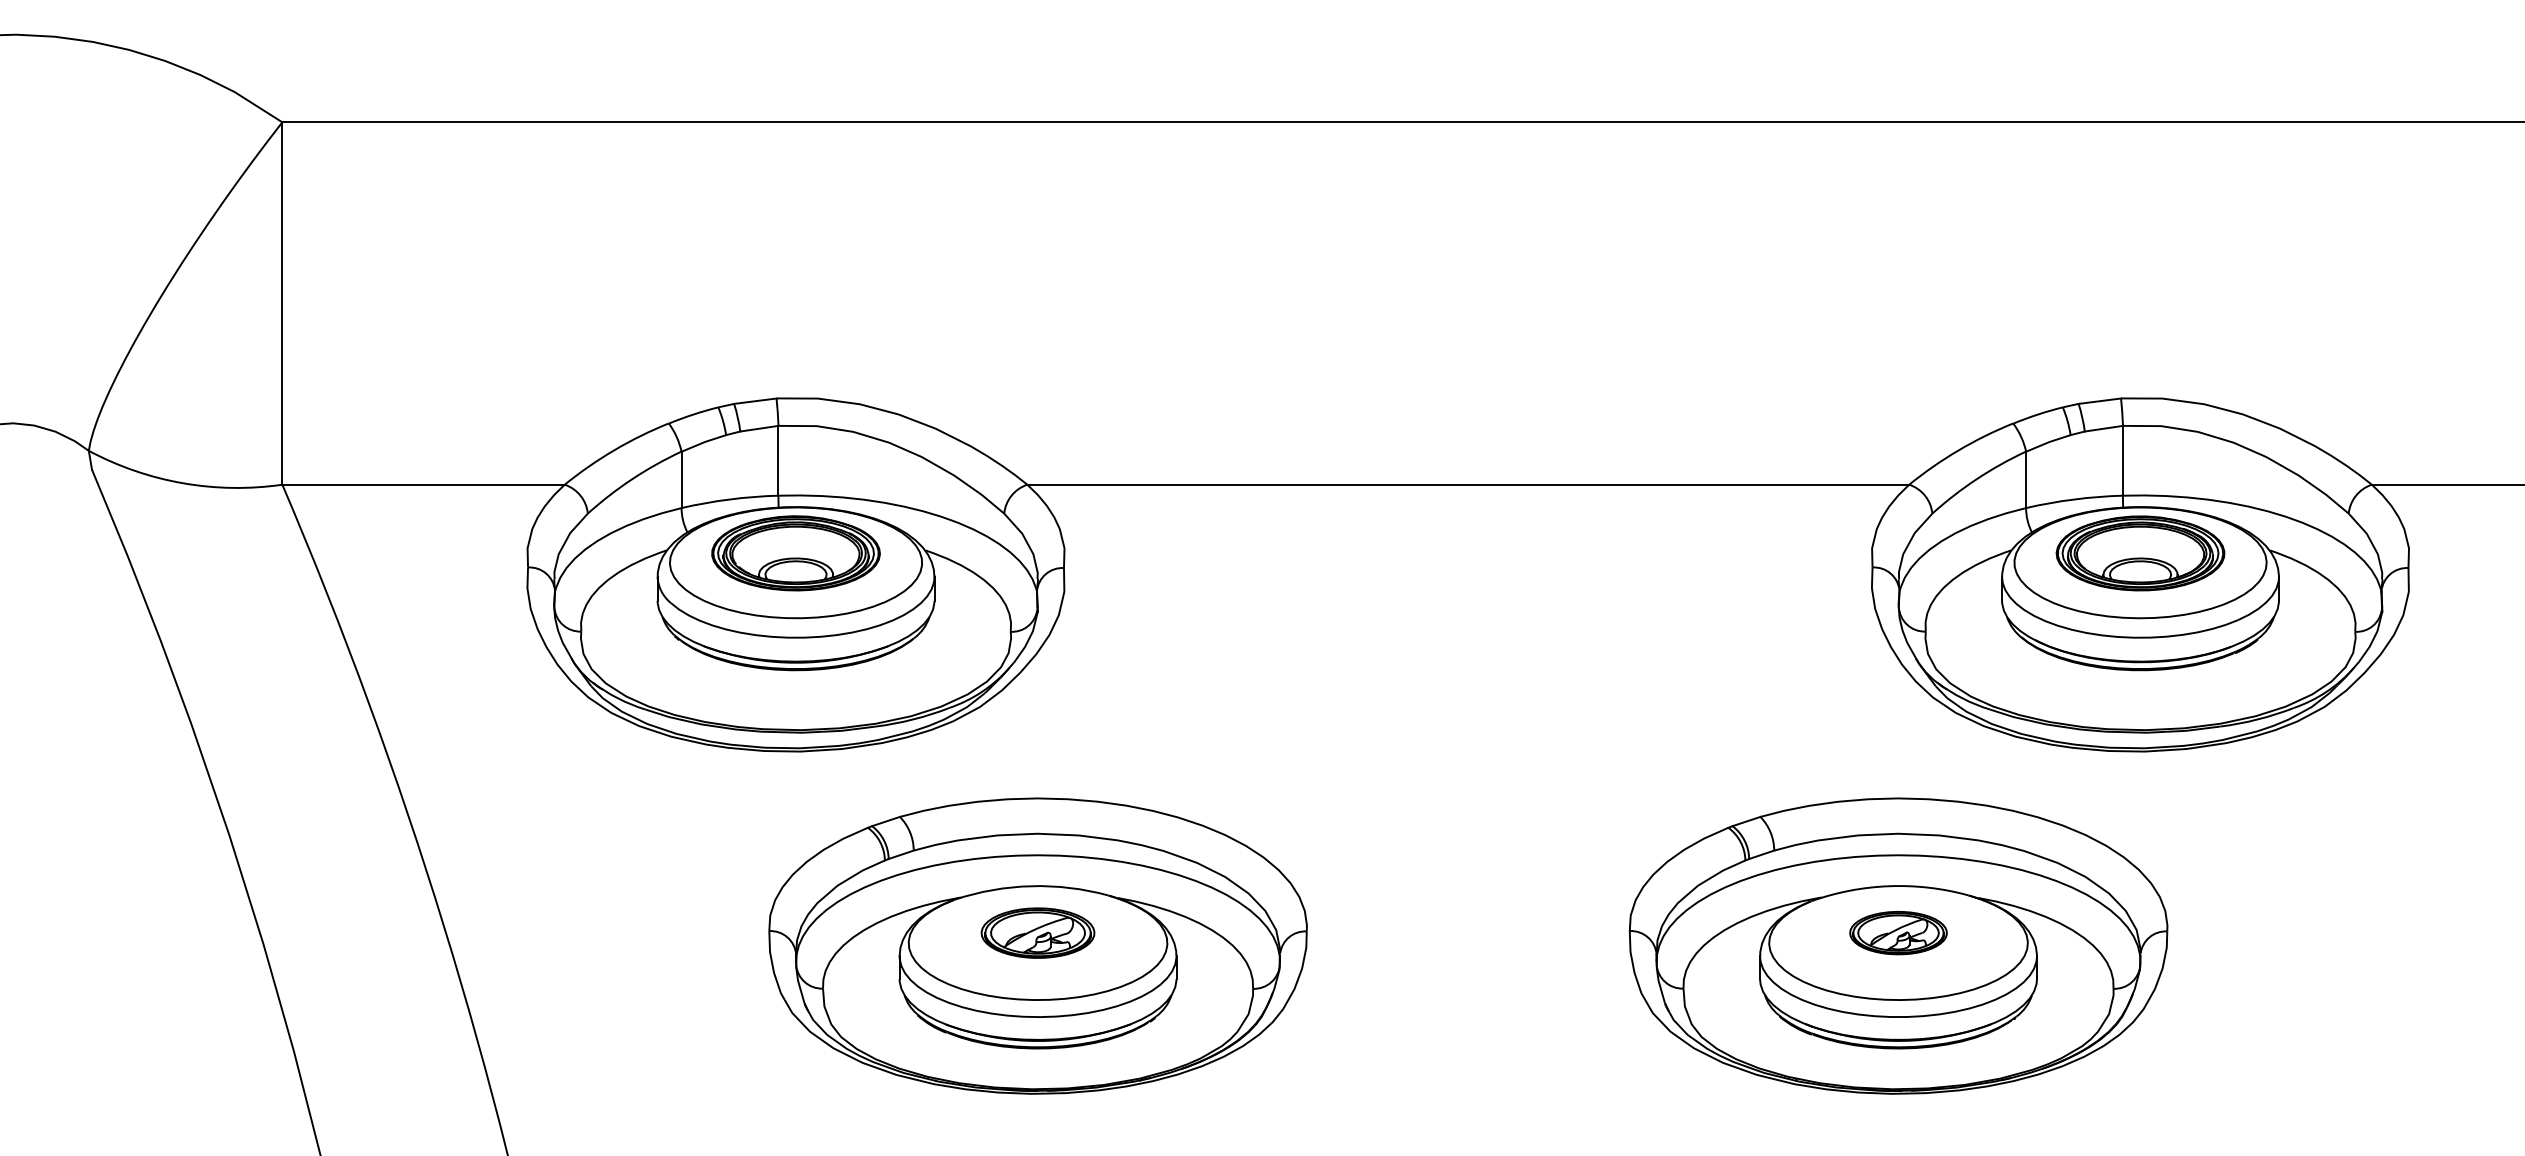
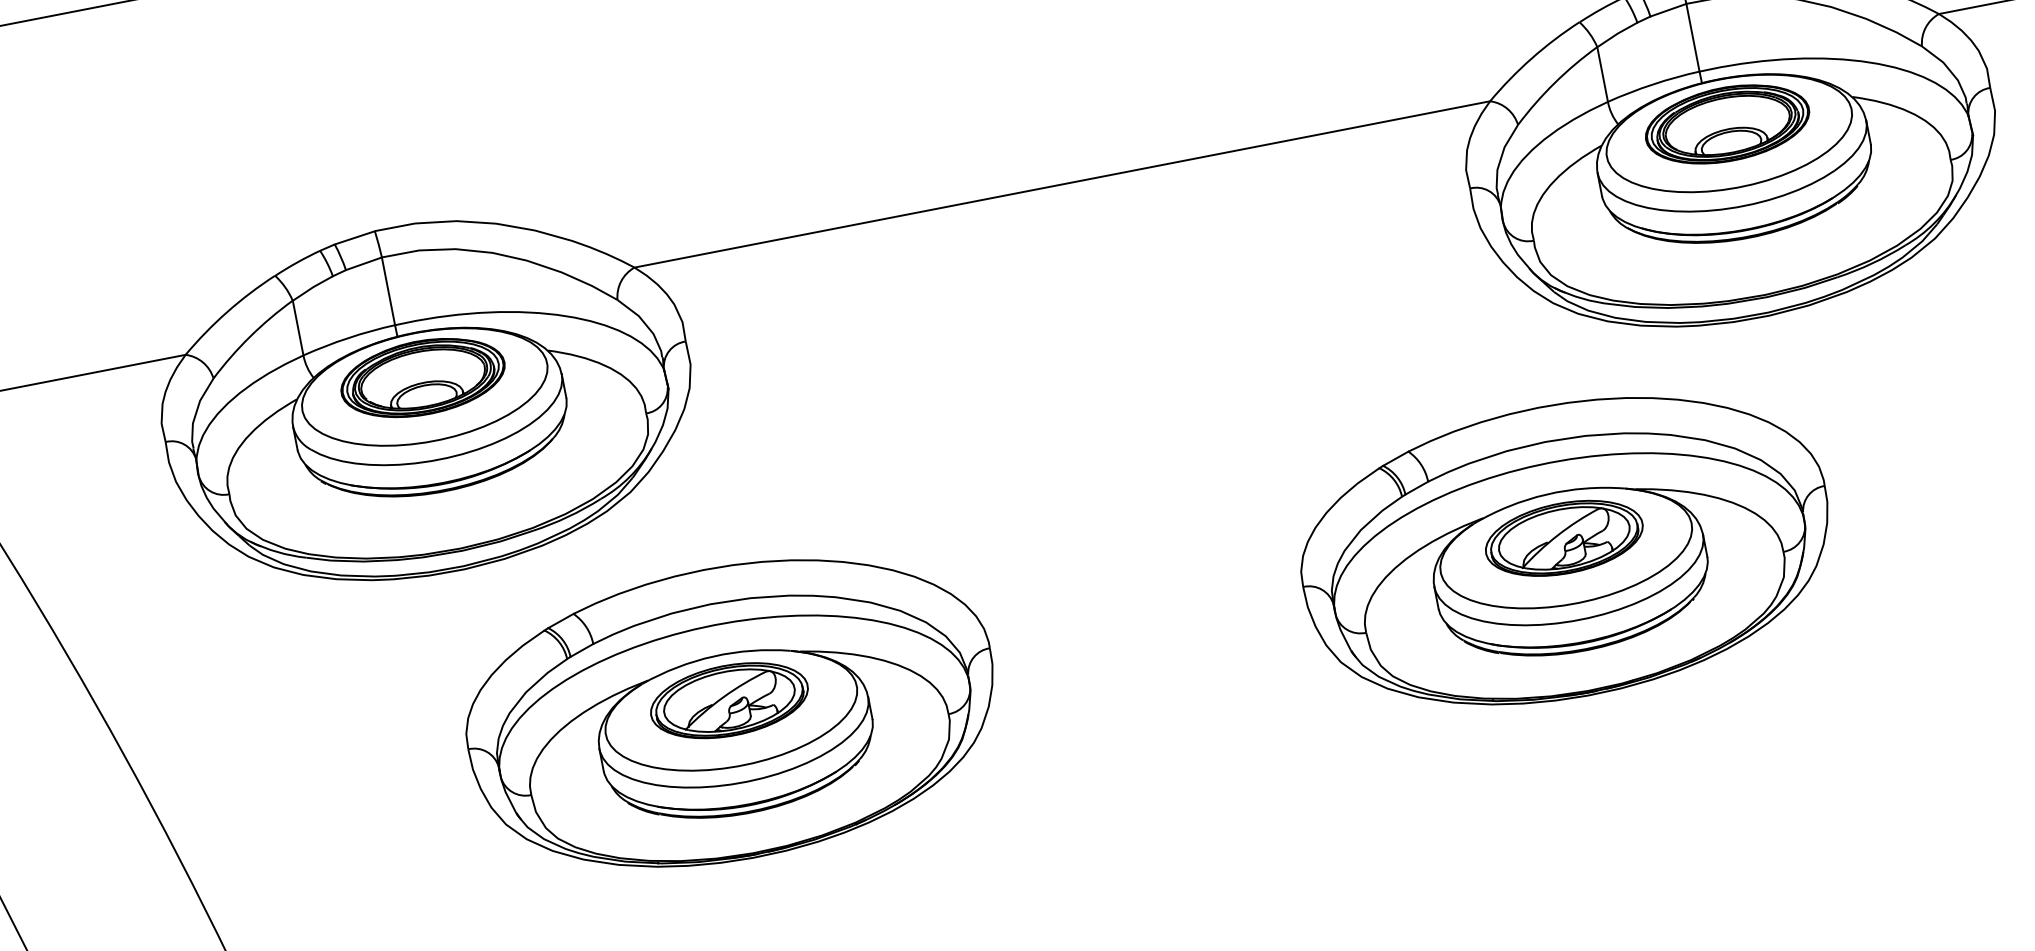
part: (1037, 932) -> (728, 700), size x1.43
part: (1898, 932) -> (1564, 537), size x1.67

